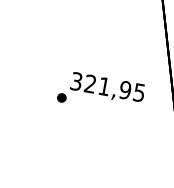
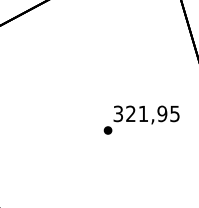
text: (101, 92) -> (141, 119), moved

